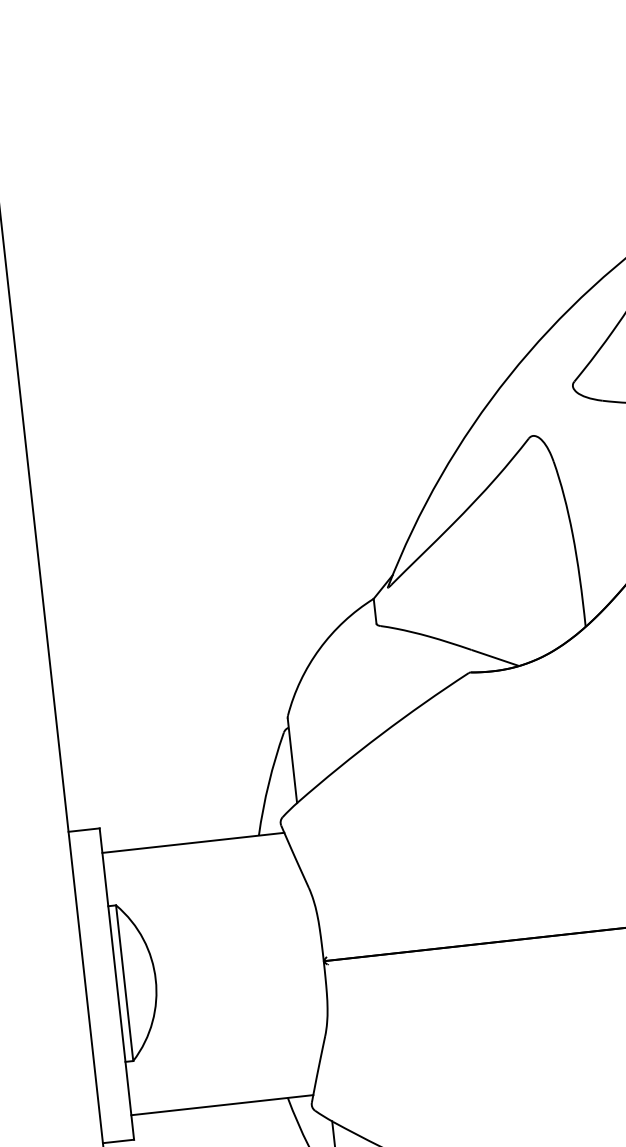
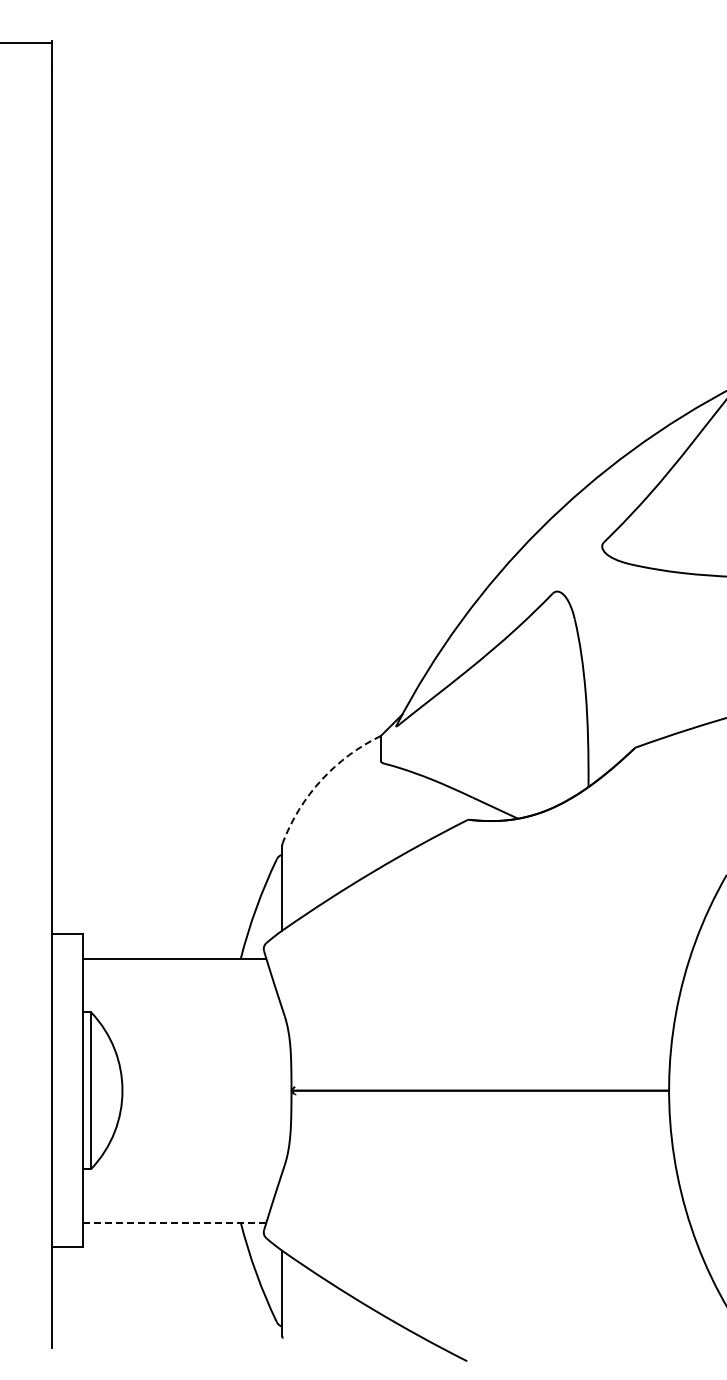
arc: (319, 648) -> (321, 779), solid -> dashed
line: (221, 1105) -> (174, 1222), solid -> dashed

